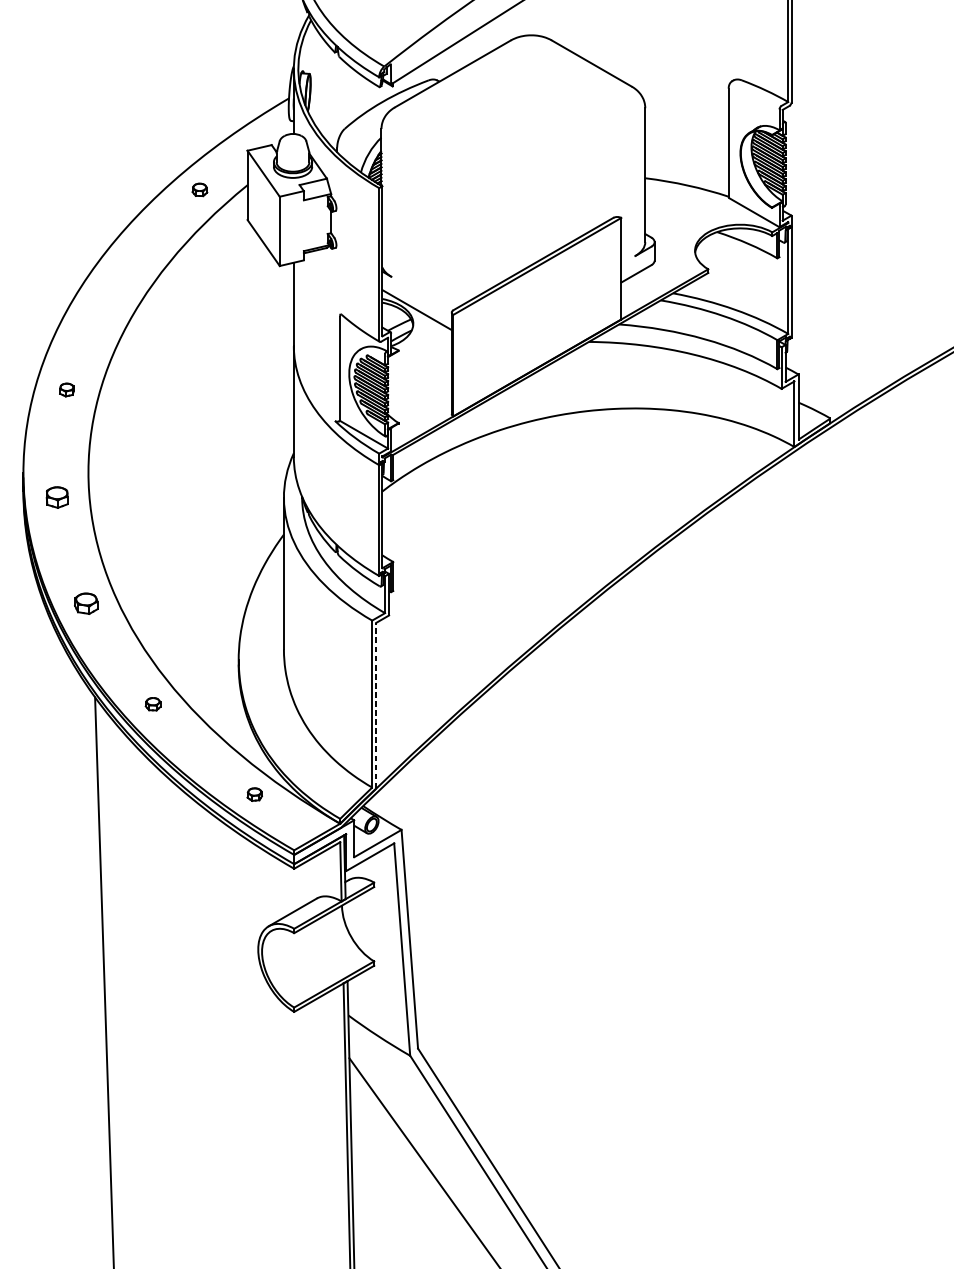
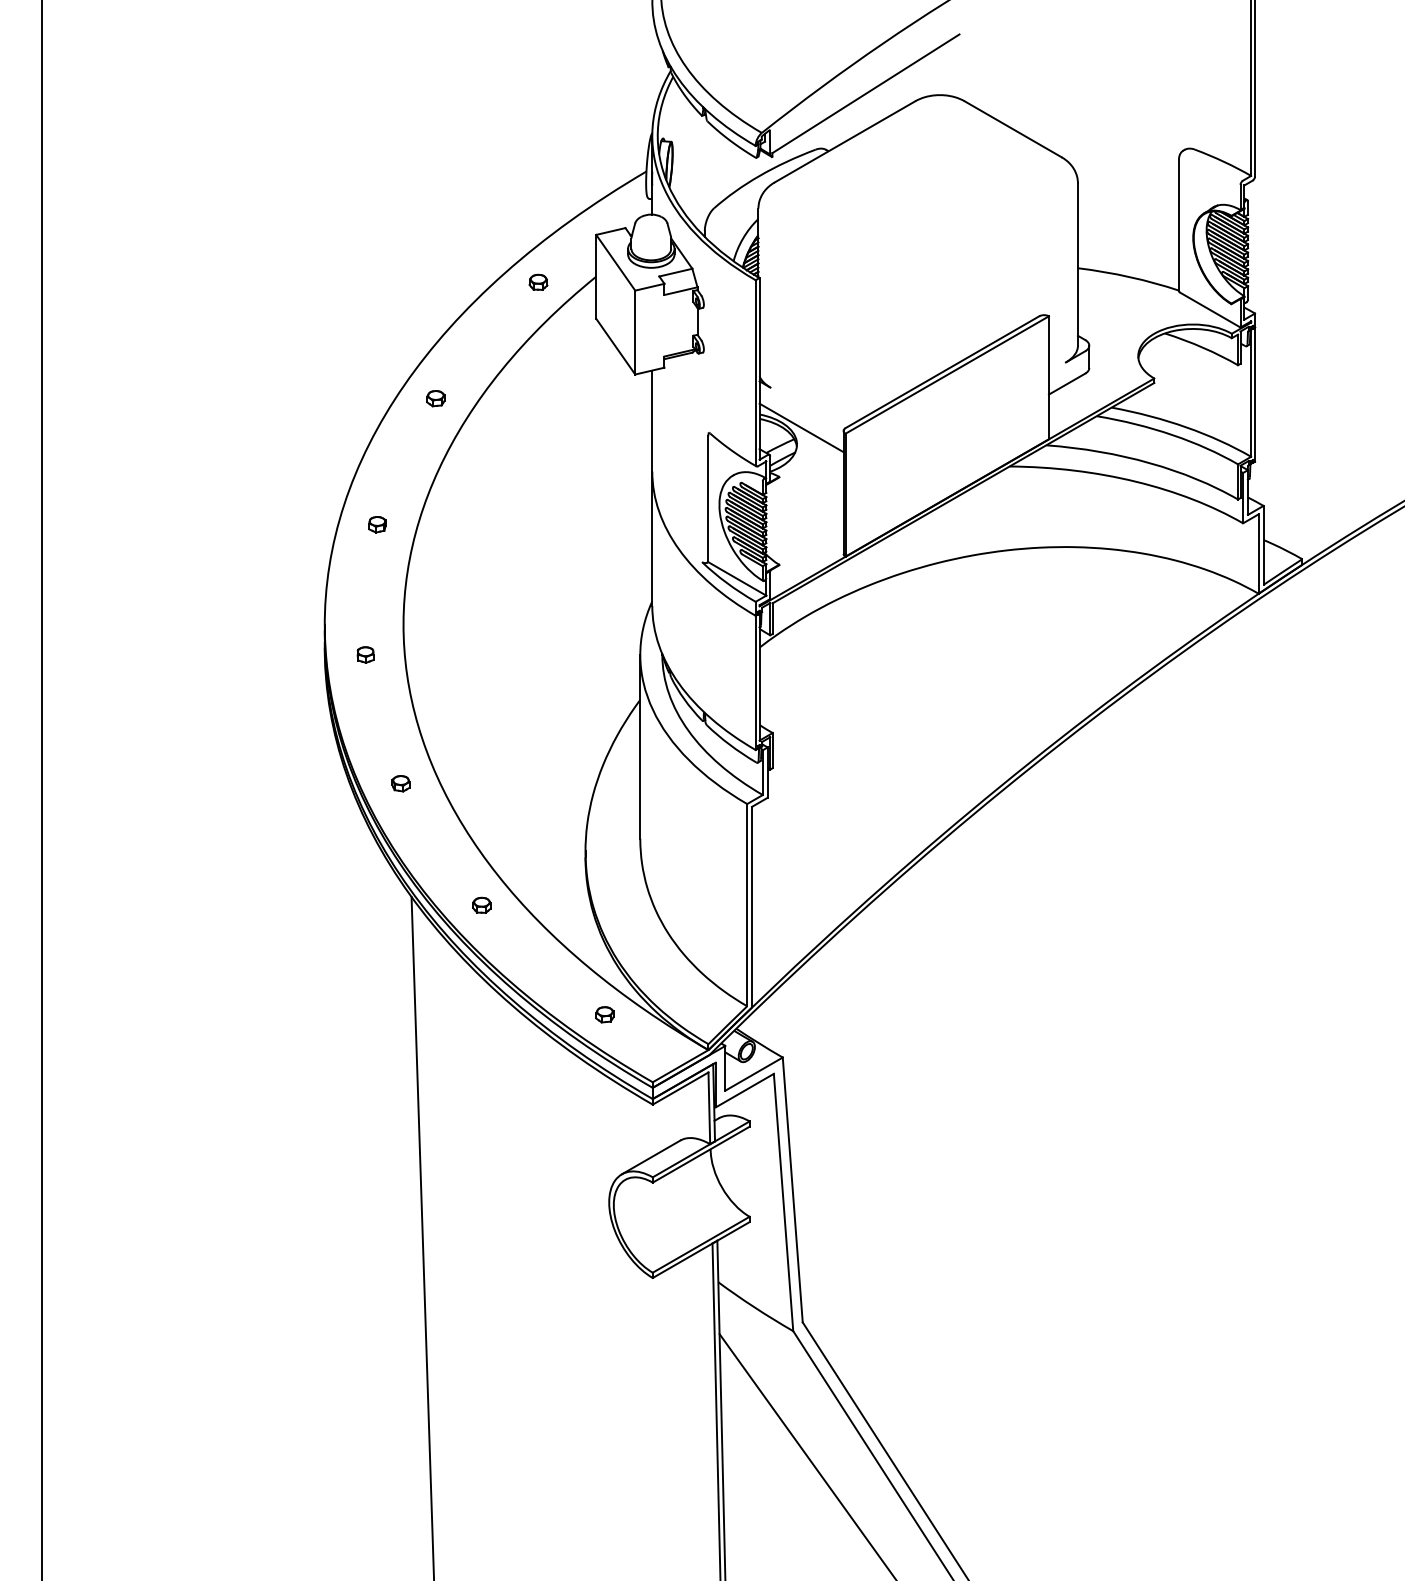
part: (114, 285) -> (435, 398), added
part: (57, 497) -> (365, 654), size x0.62
part: (85, 603) -> (400, 783), size x0.62
line: (376, 705) -> (752, 906), dashed -> solid

